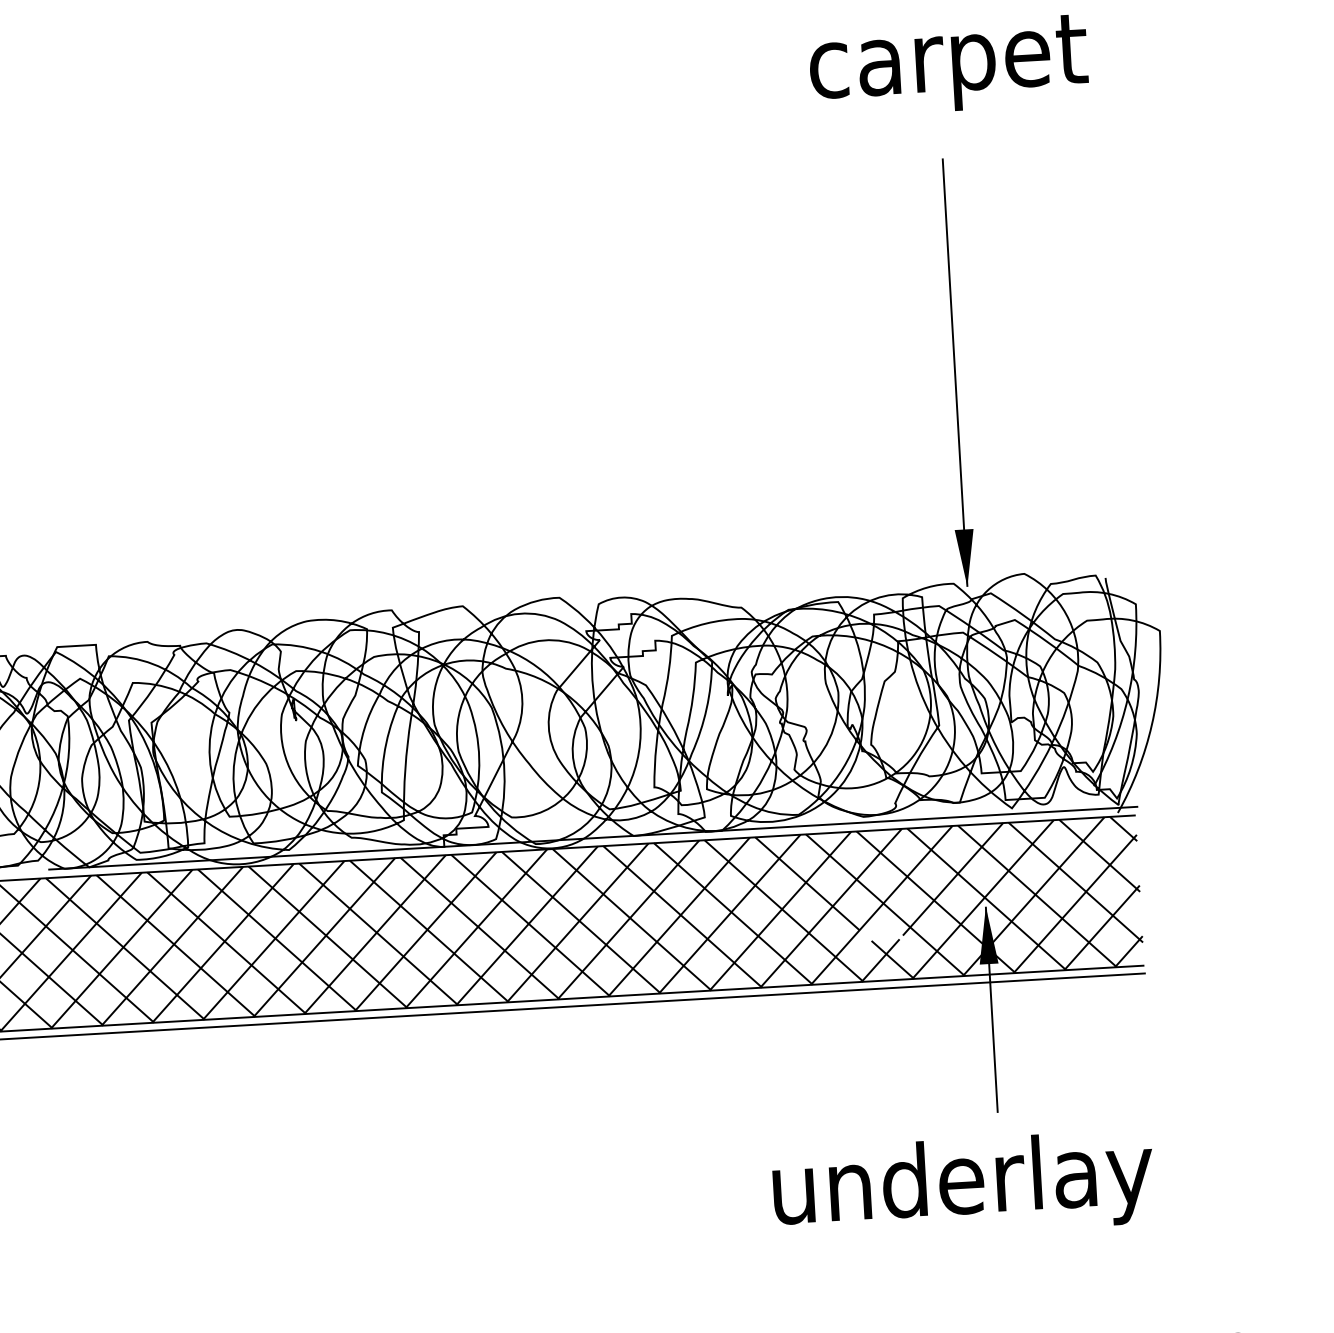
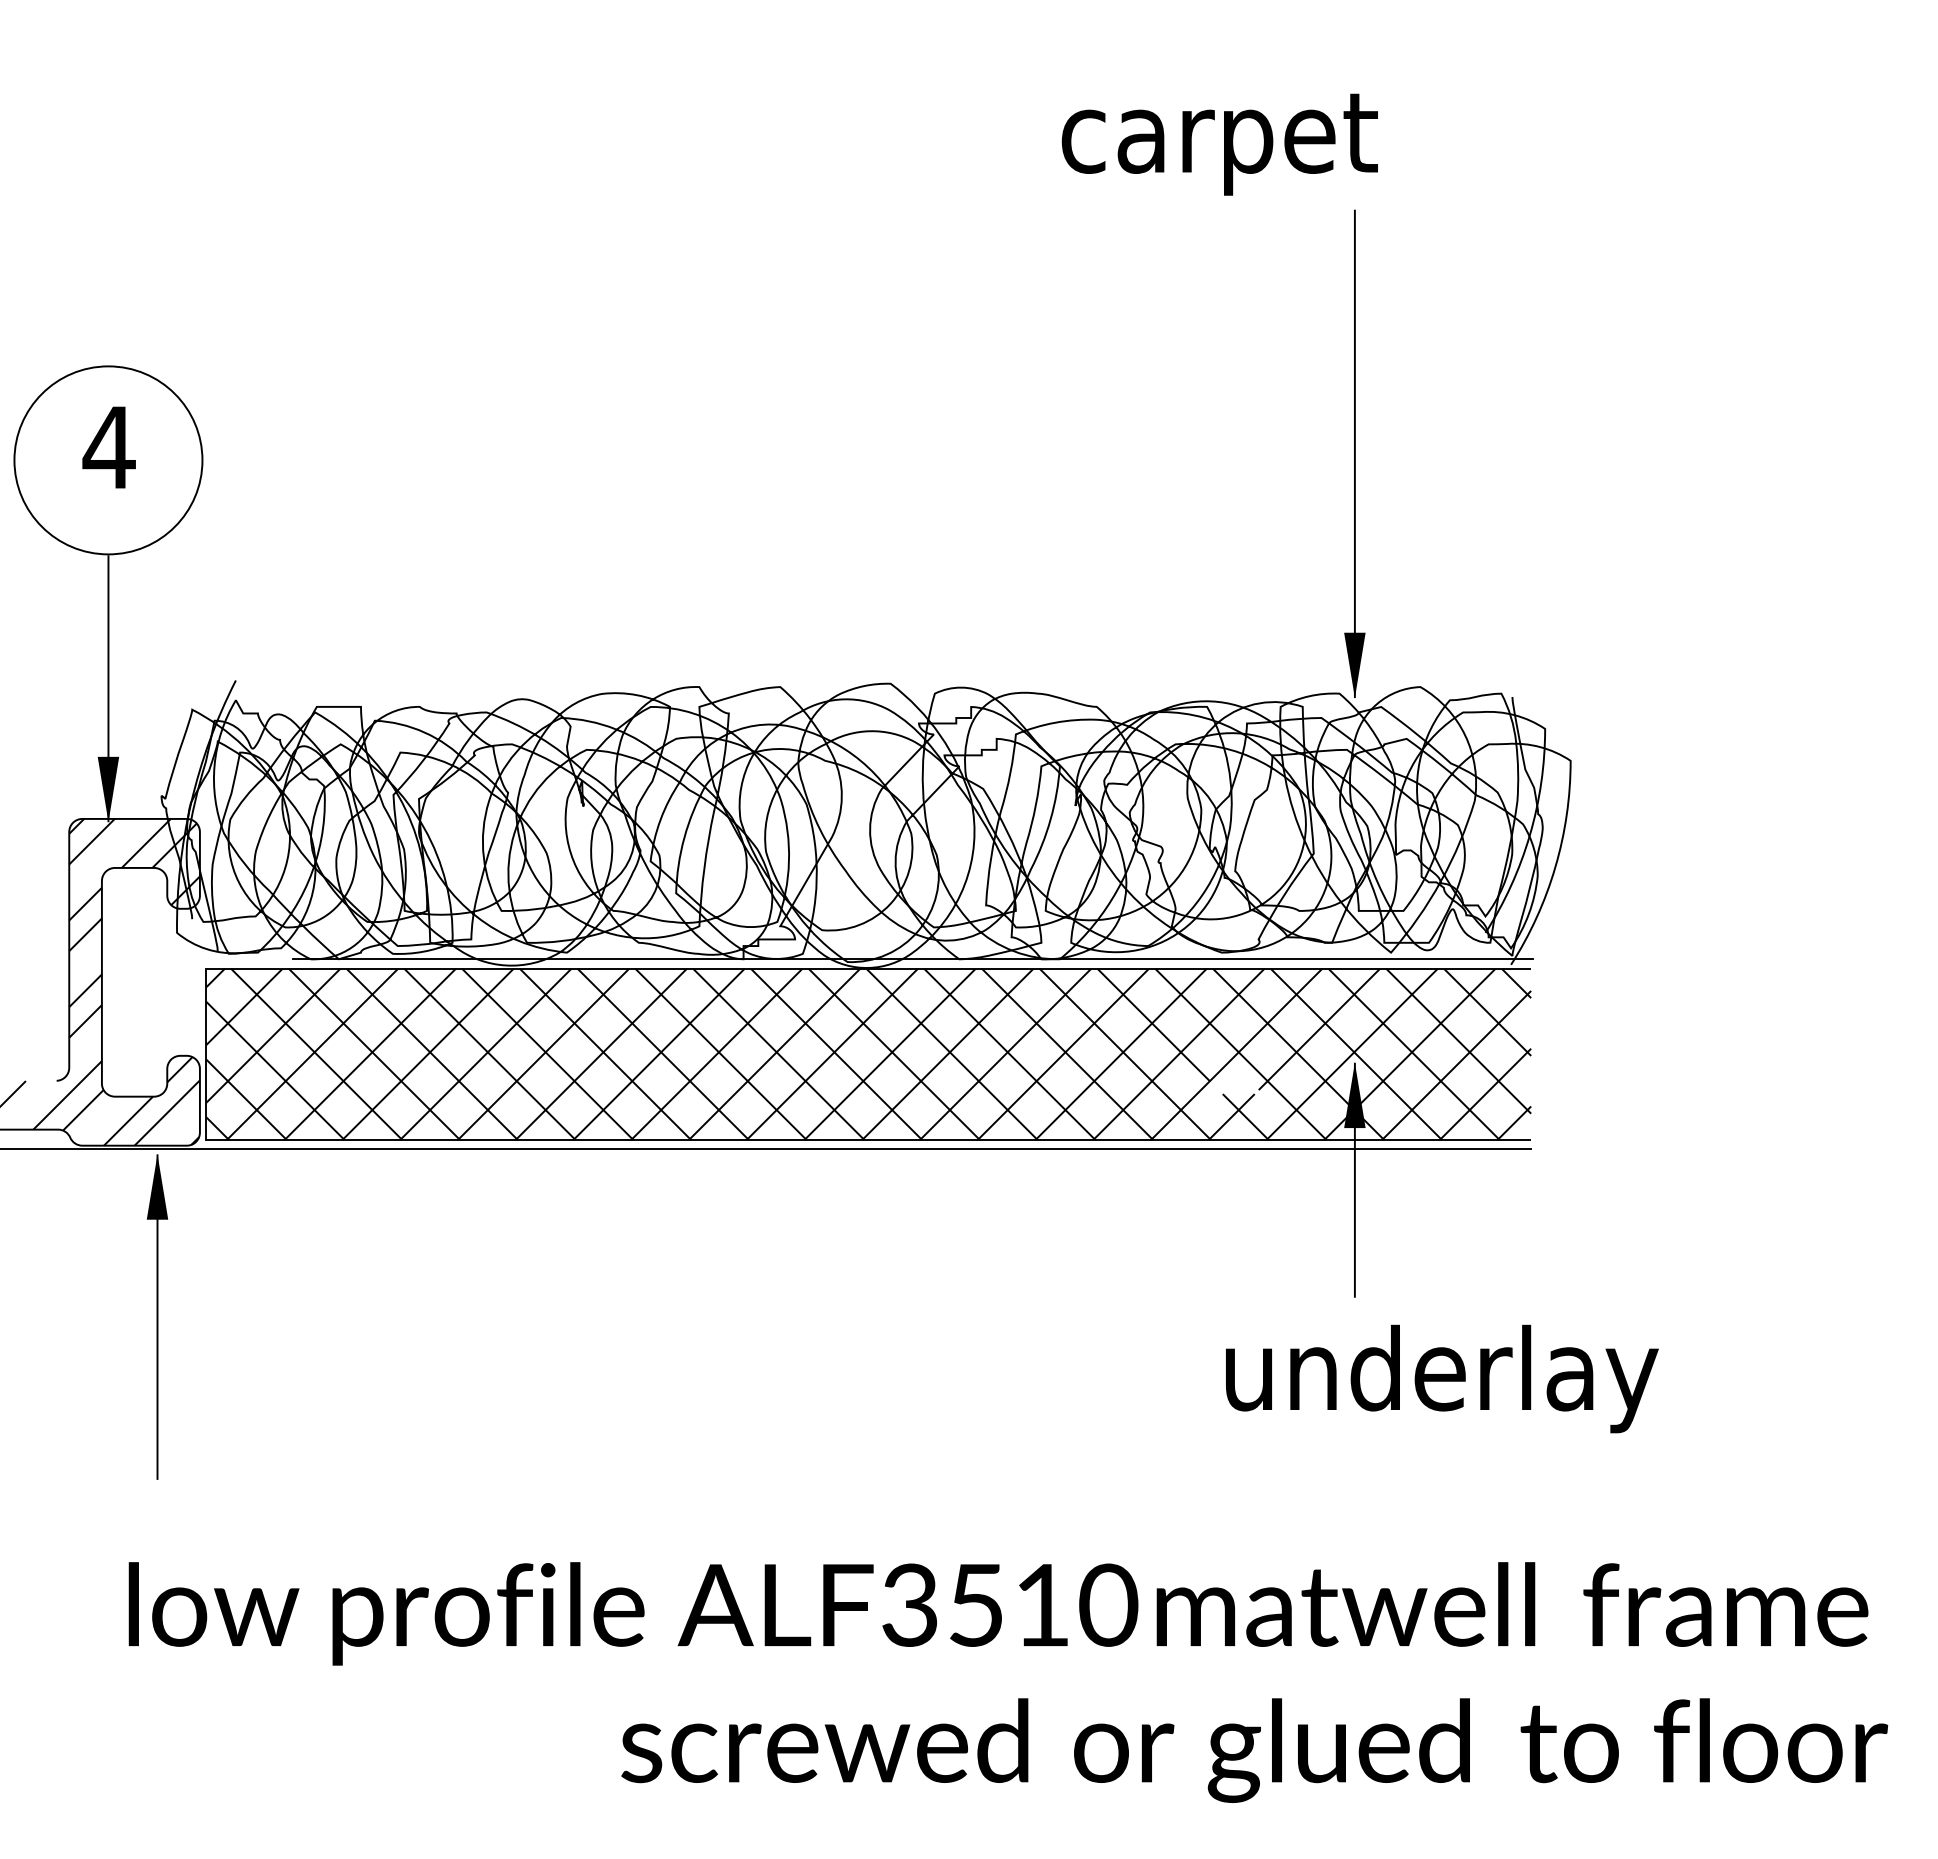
text: (948, 66) -> (1219, 144), moved
text: (963, 1185) -> (1442, 1378), moved

